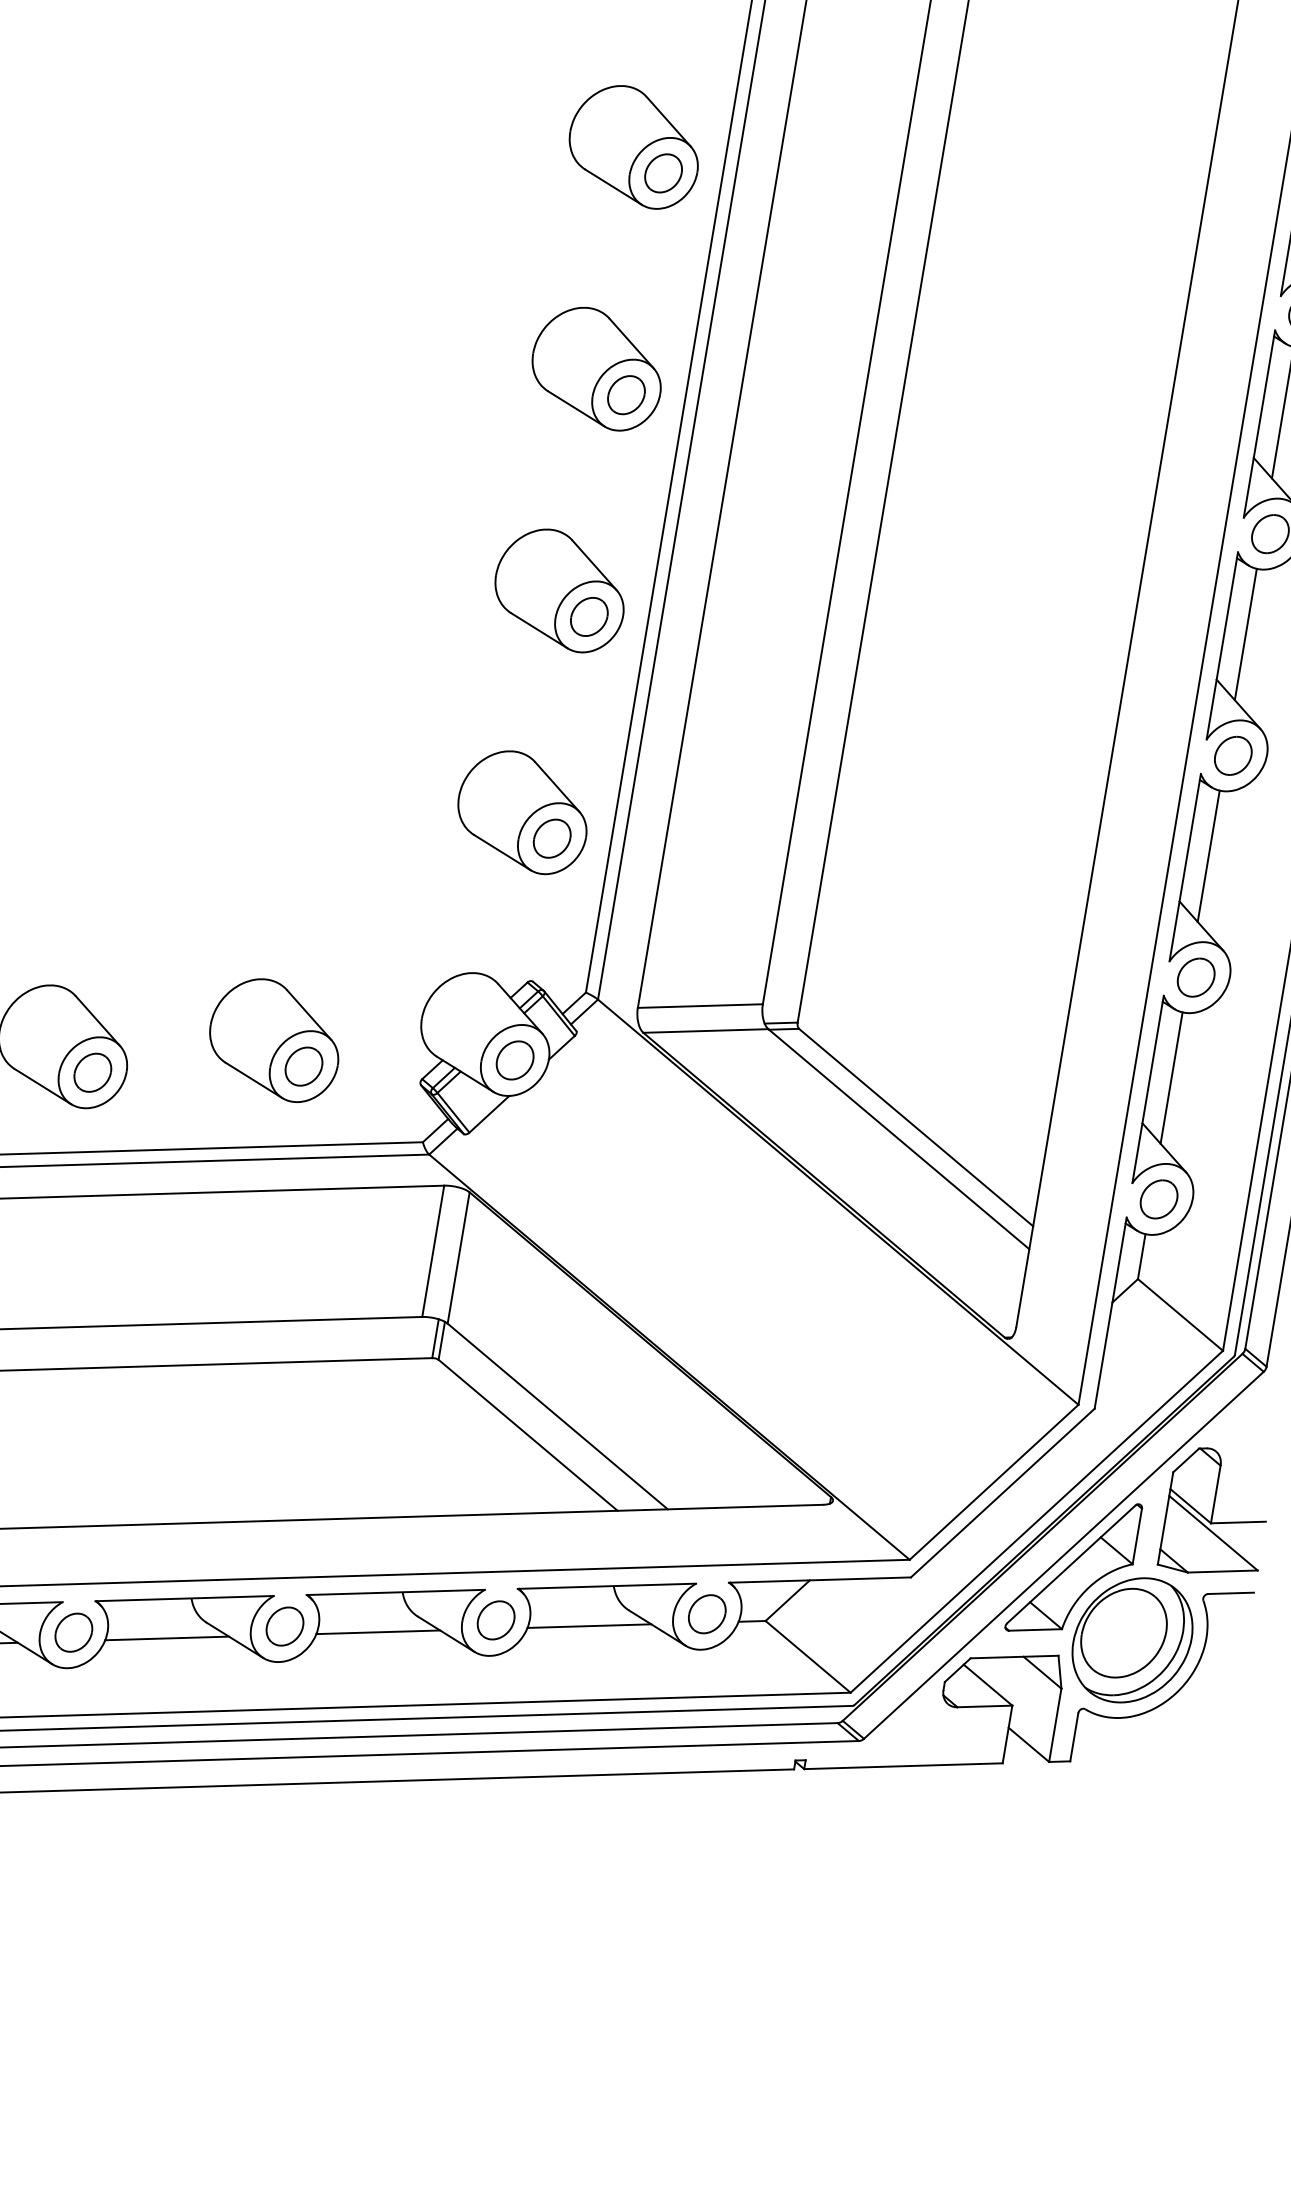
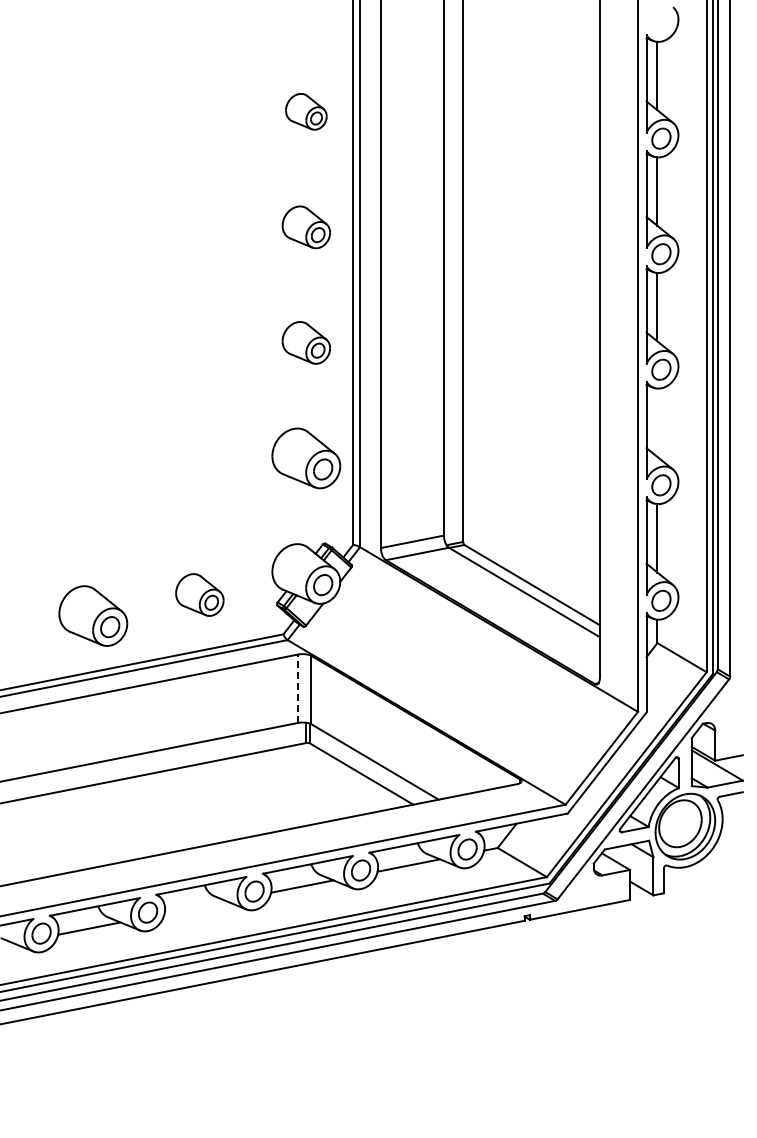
part: (635, 146) -> (306, 111), size x0.6
part: (597, 368) -> (306, 227), size x0.7
part: (560, 589) -> (306, 342), size x0.7
line: (1208, 855) -> (657, 422), removed
part: (274, 1038) -> (199, 594), size x0.7
line: (432, 1250) -> (297, 688), solid -> dashed
line: (166, 1638) -> (195, 907), removed

